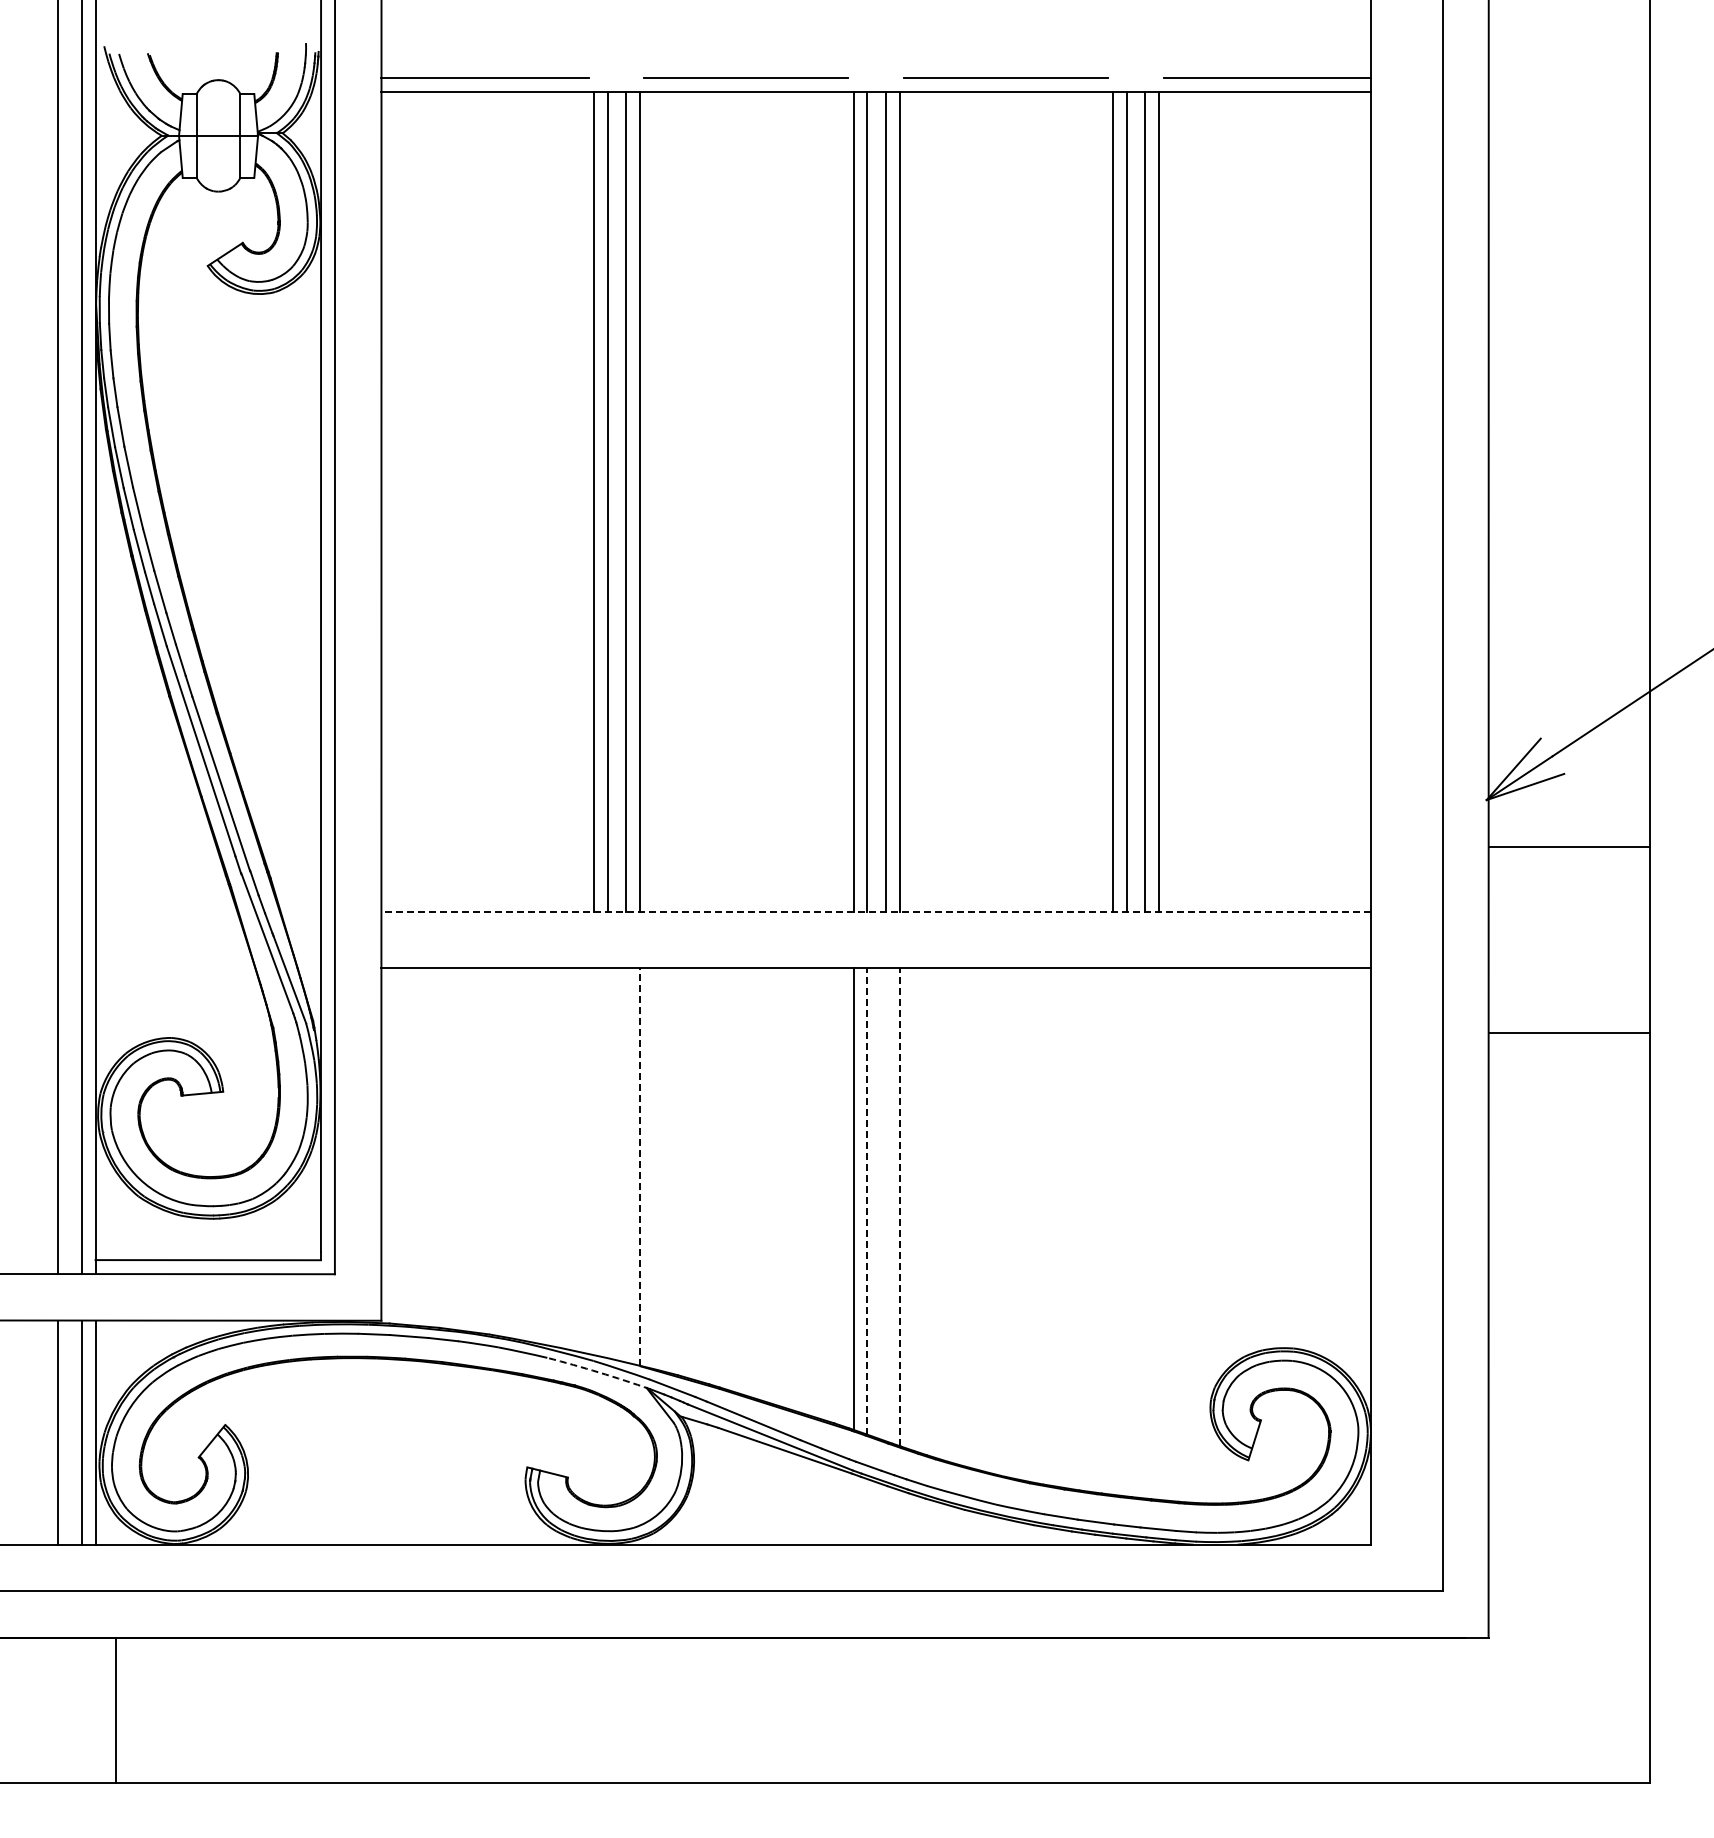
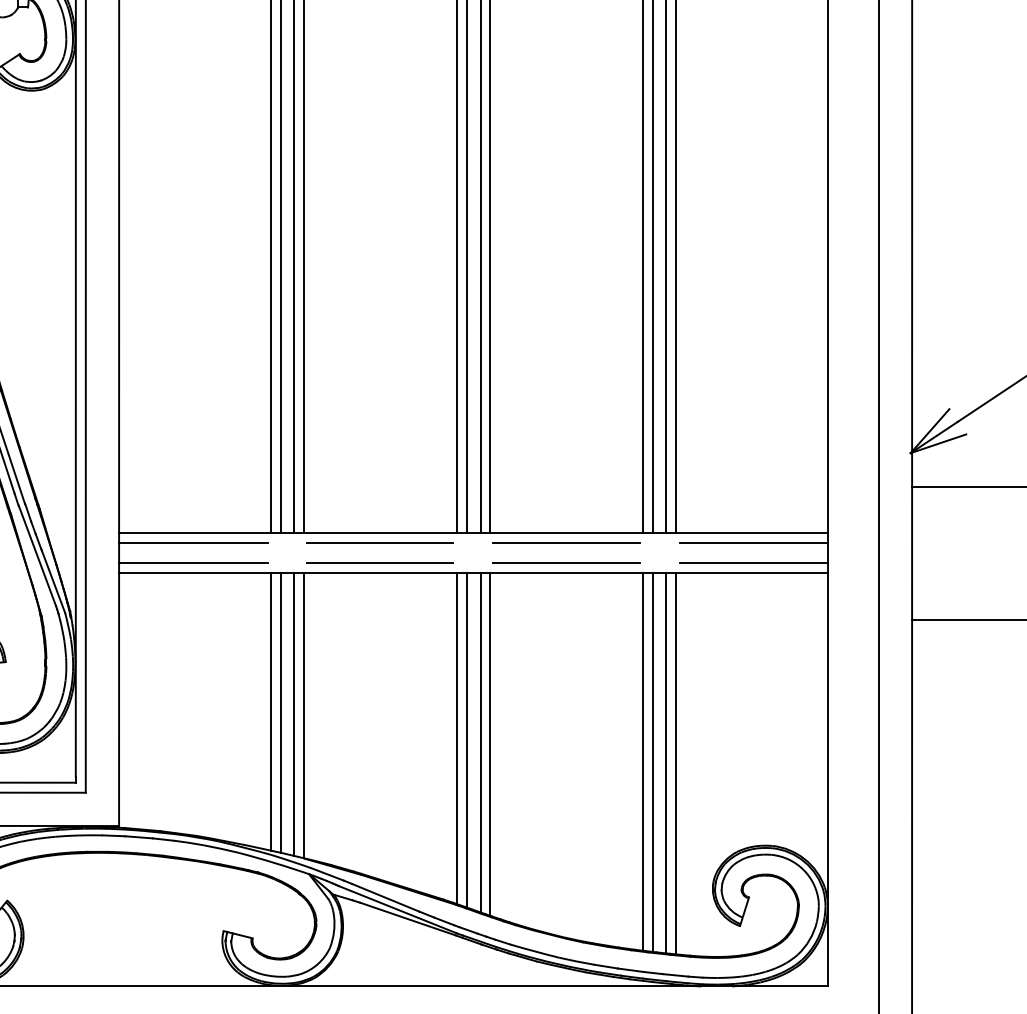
line: (876, 912) -> (473, 533), dashed -> solid
line: (484, 925) -> (192, 542), added
line: (745, 925) -> (379, 542), added
line: (1005, 925) -> (566, 542), added
line: (1267, 925) -> (753, 542), added
line: (484, 953) -> (192, 563), added
line: (745, 953) -> (379, 563), added
line: (1005, 953) -> (566, 563), added
line: (1267, 953) -> (753, 563), added
line: (593, 1161) -> (270, 712), added
line: (607, 1162) -> (281, 712), added
line: (626, 1164) -> (294, 714), added
line: (640, 1166) -> (304, 715), dashed -> solid
line: (867, 1200) -> (467, 739), dashed -> solid
line: (886, 1204) -> (480, 742), added
line: (899, 1206) -> (490, 744), dashed -> solid
line: (1112, 1230) -> (642, 761), added
line: (1126, 1231) -> (652, 762), added
line: (1145, 1232) -> (666, 762), added
line: (1159, 1233) -> (676, 763), added
arc: (599, 1372) -> (275, 863), dashed -> solid

